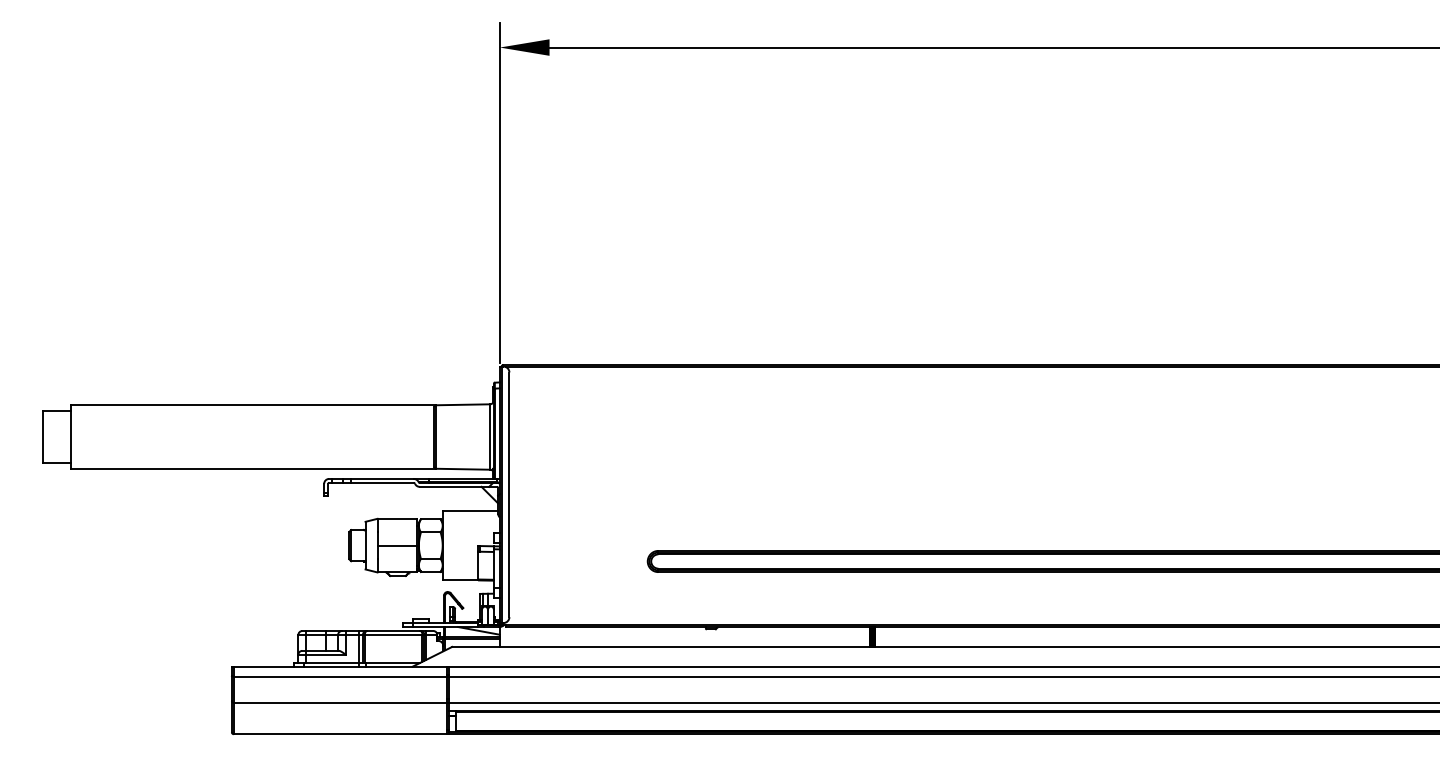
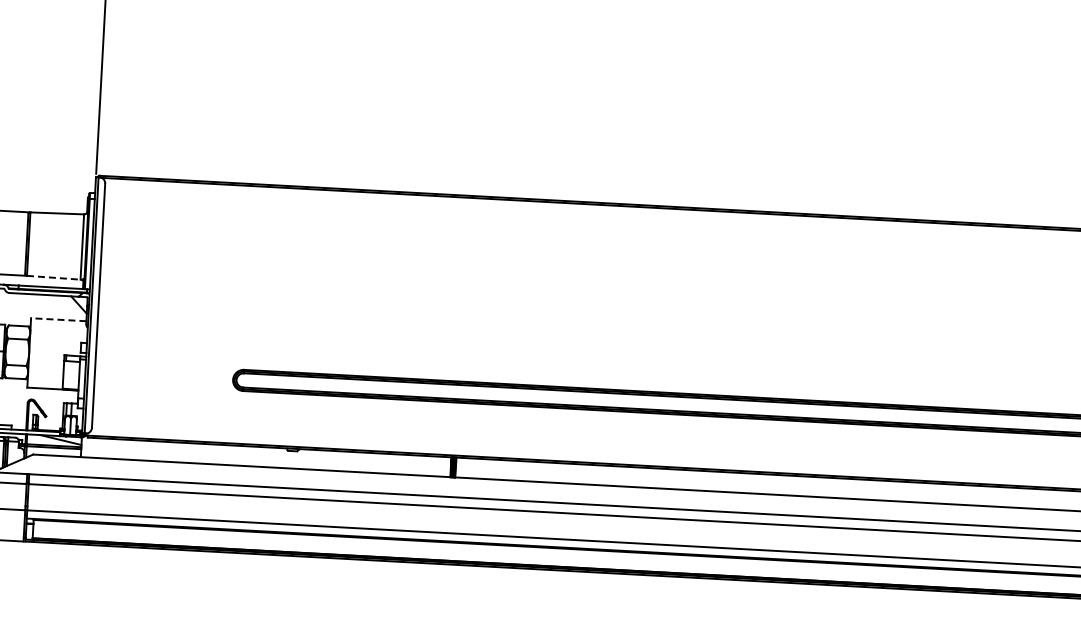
line: (463, 469) -> (54, 278), solid -> dashed
line: (470, 510) -> (58, 319), solid -> dashed

